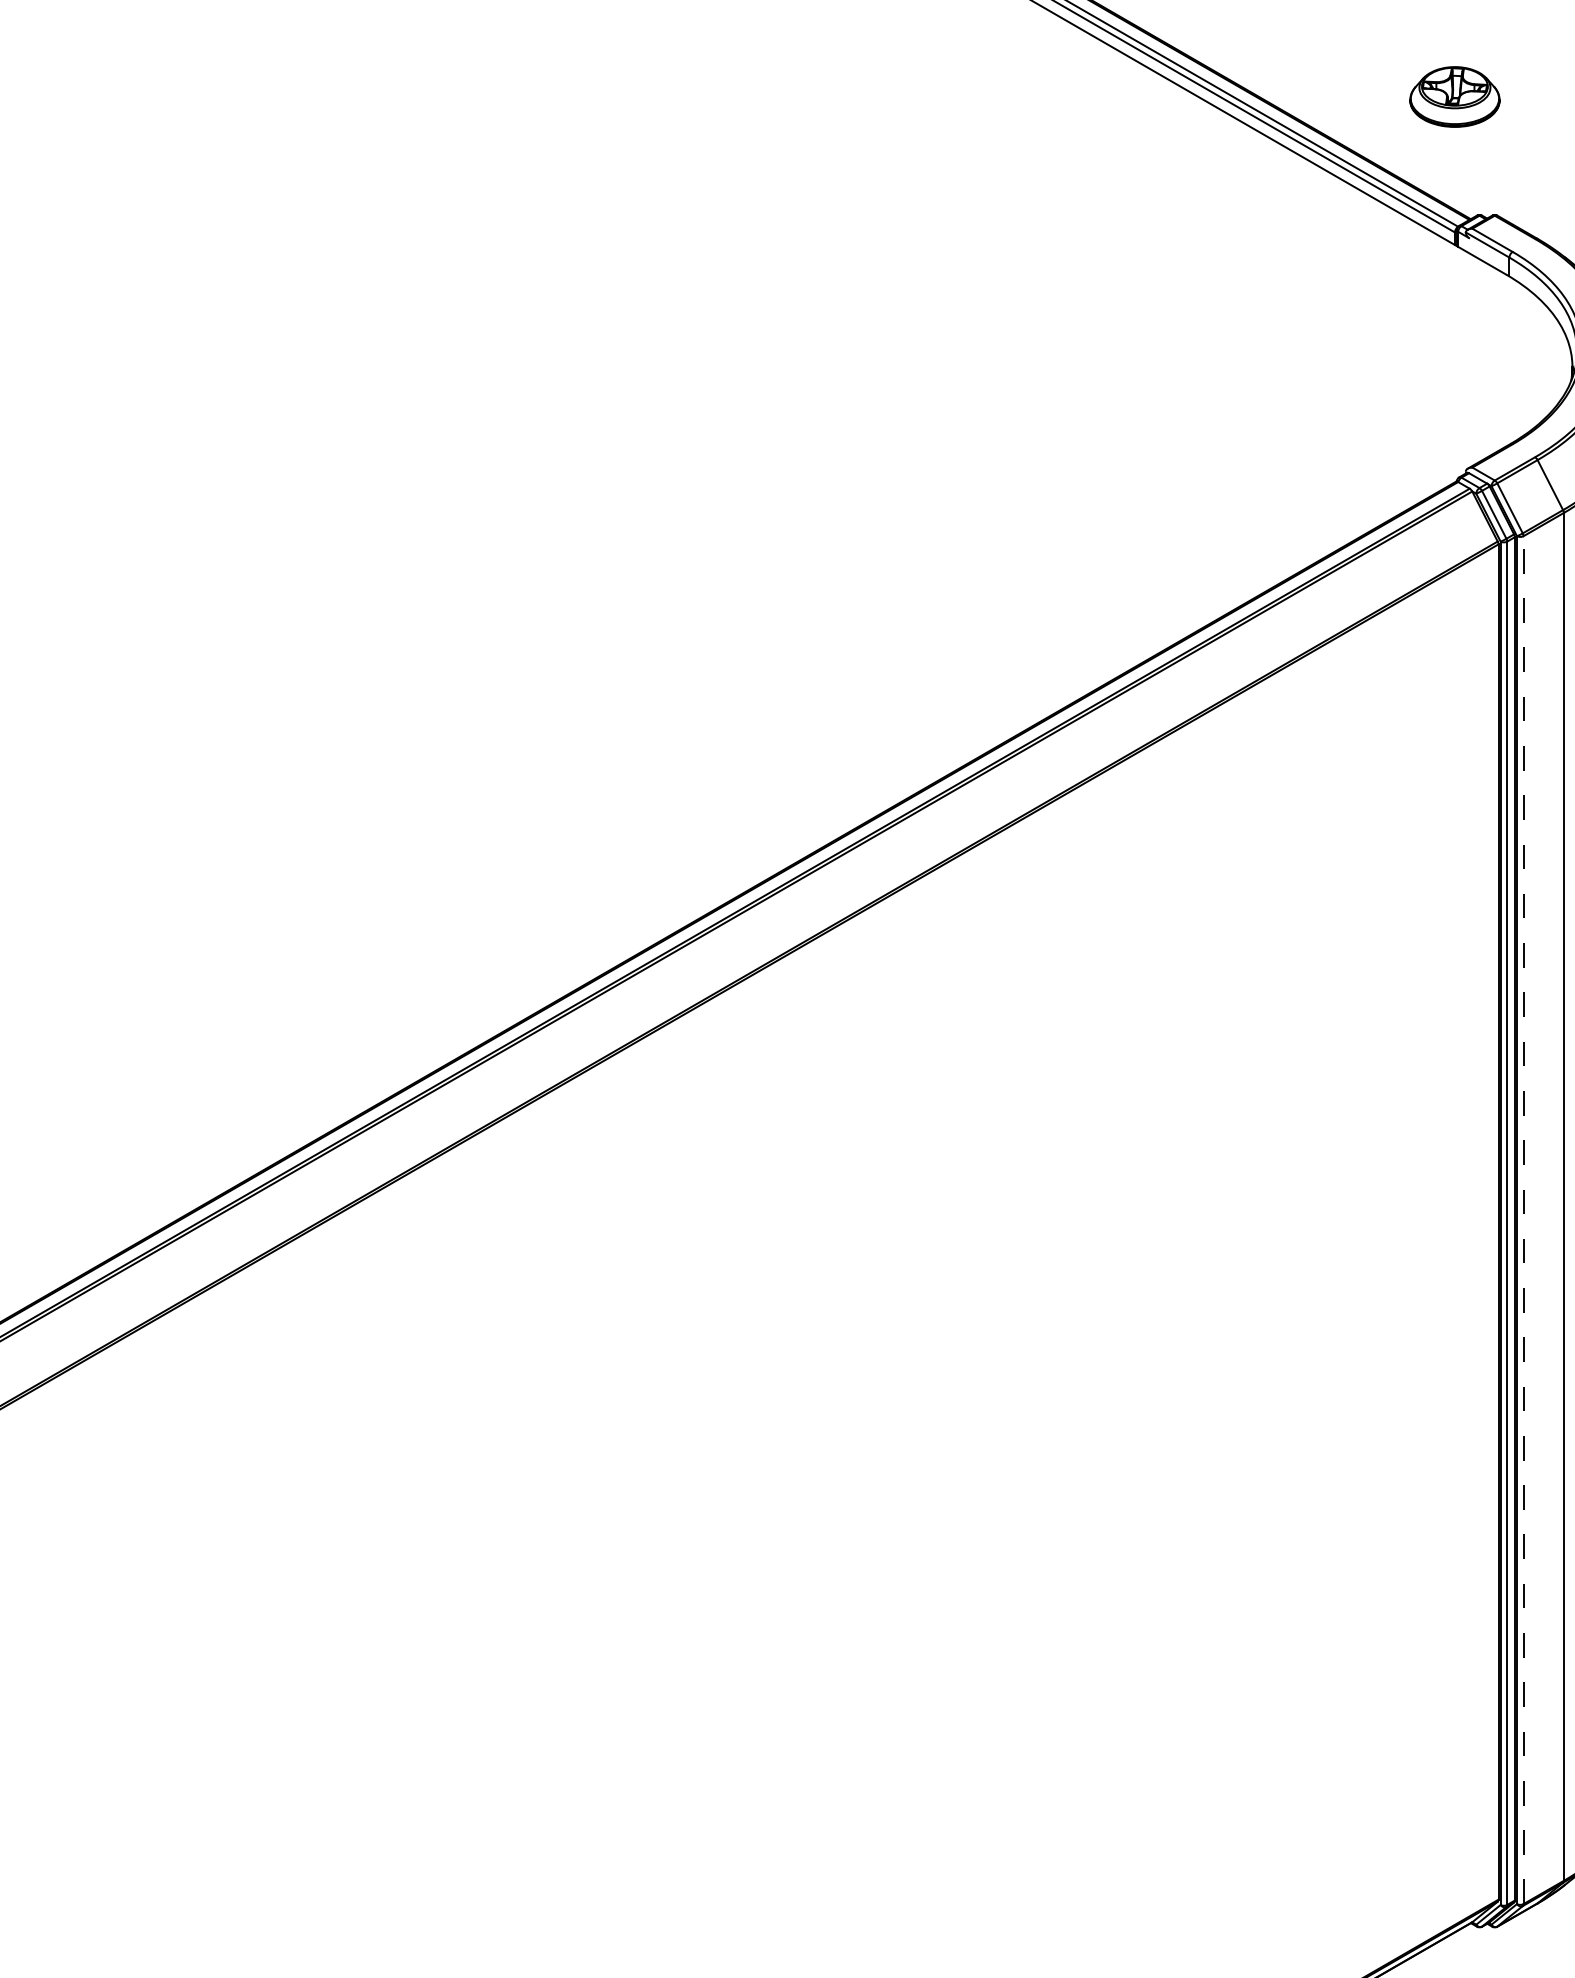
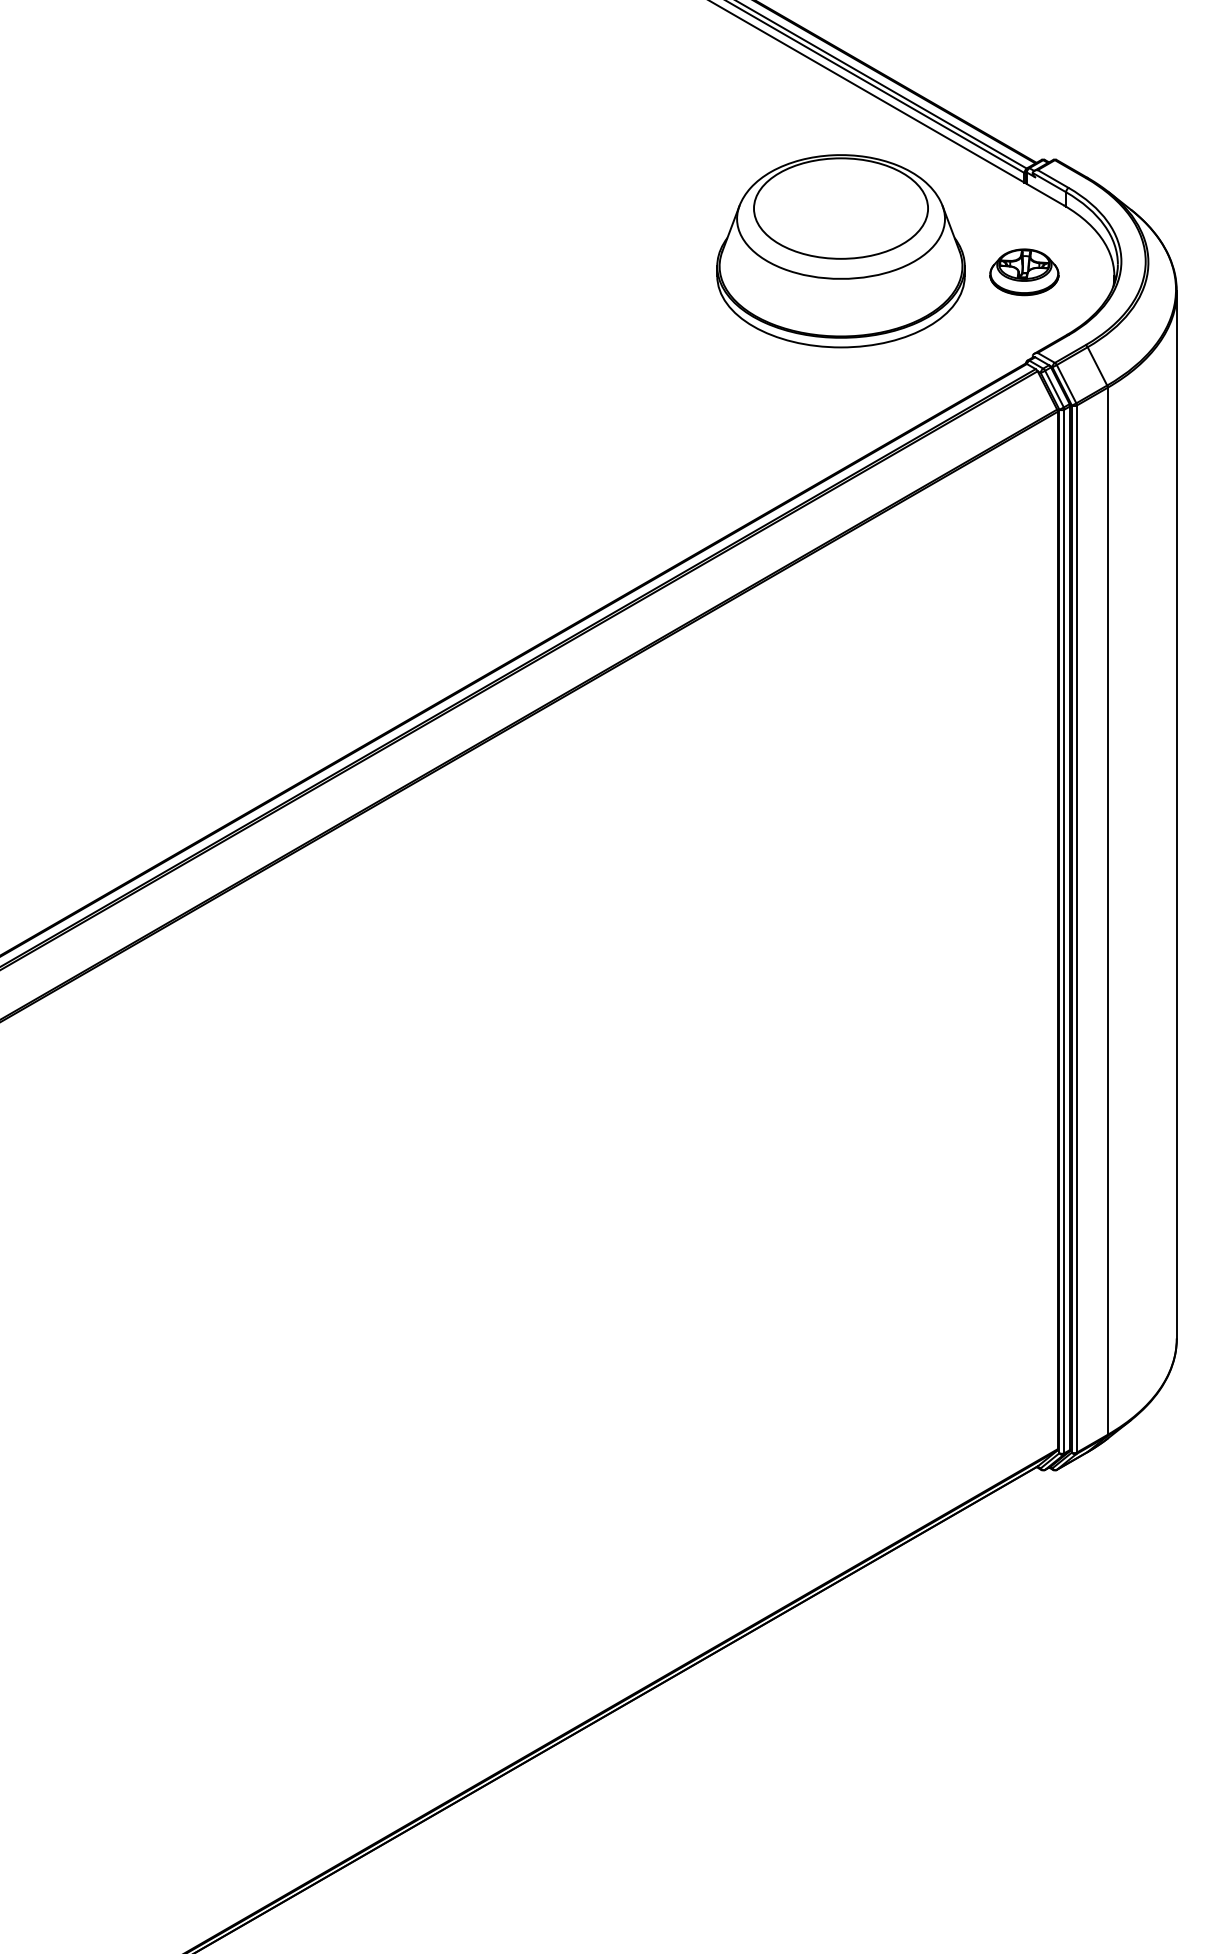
part: (1455, 97) -> (1024, 272), moved
part: (1214, 335) -> (840, 251), added
line: (1522, 1220) -> (1076, 929), dashed -> solid

